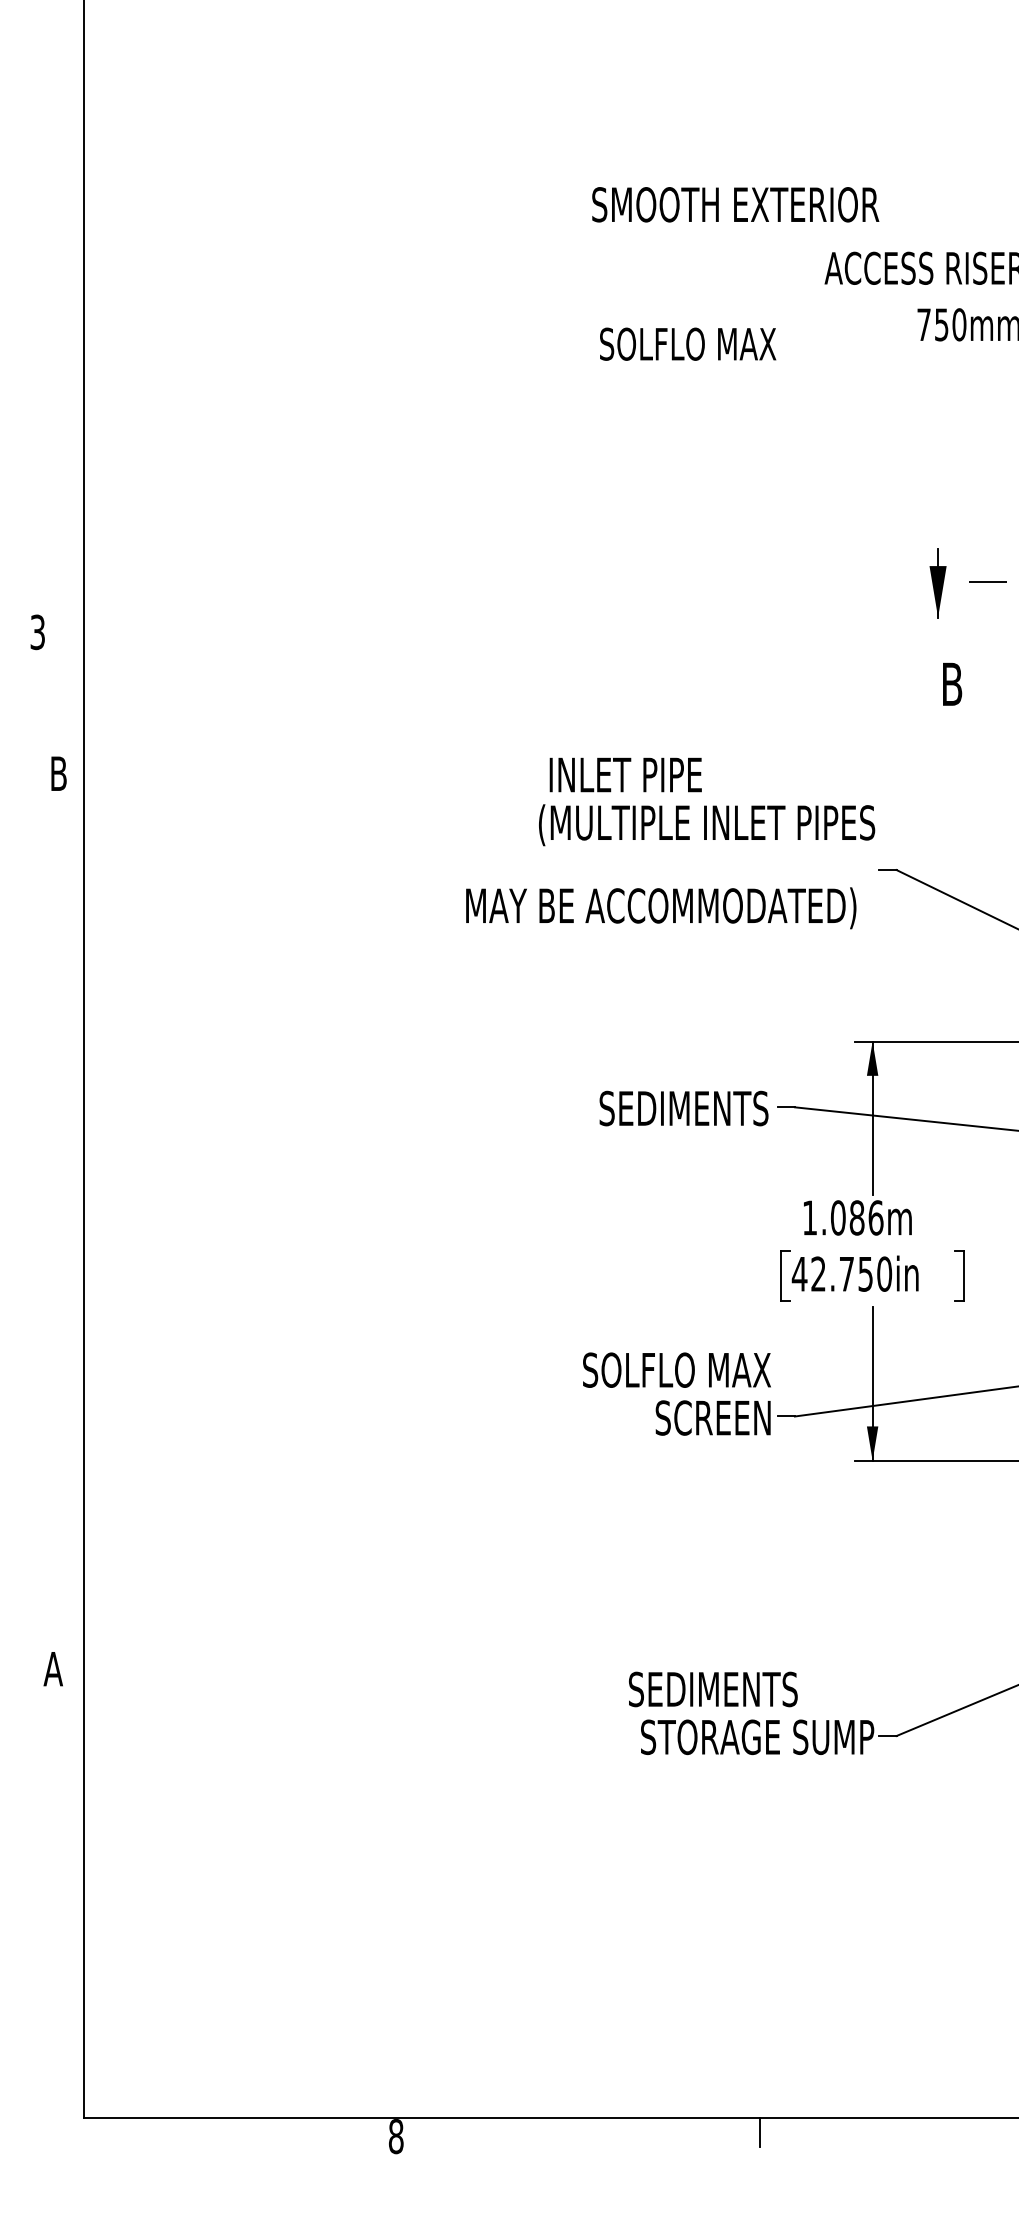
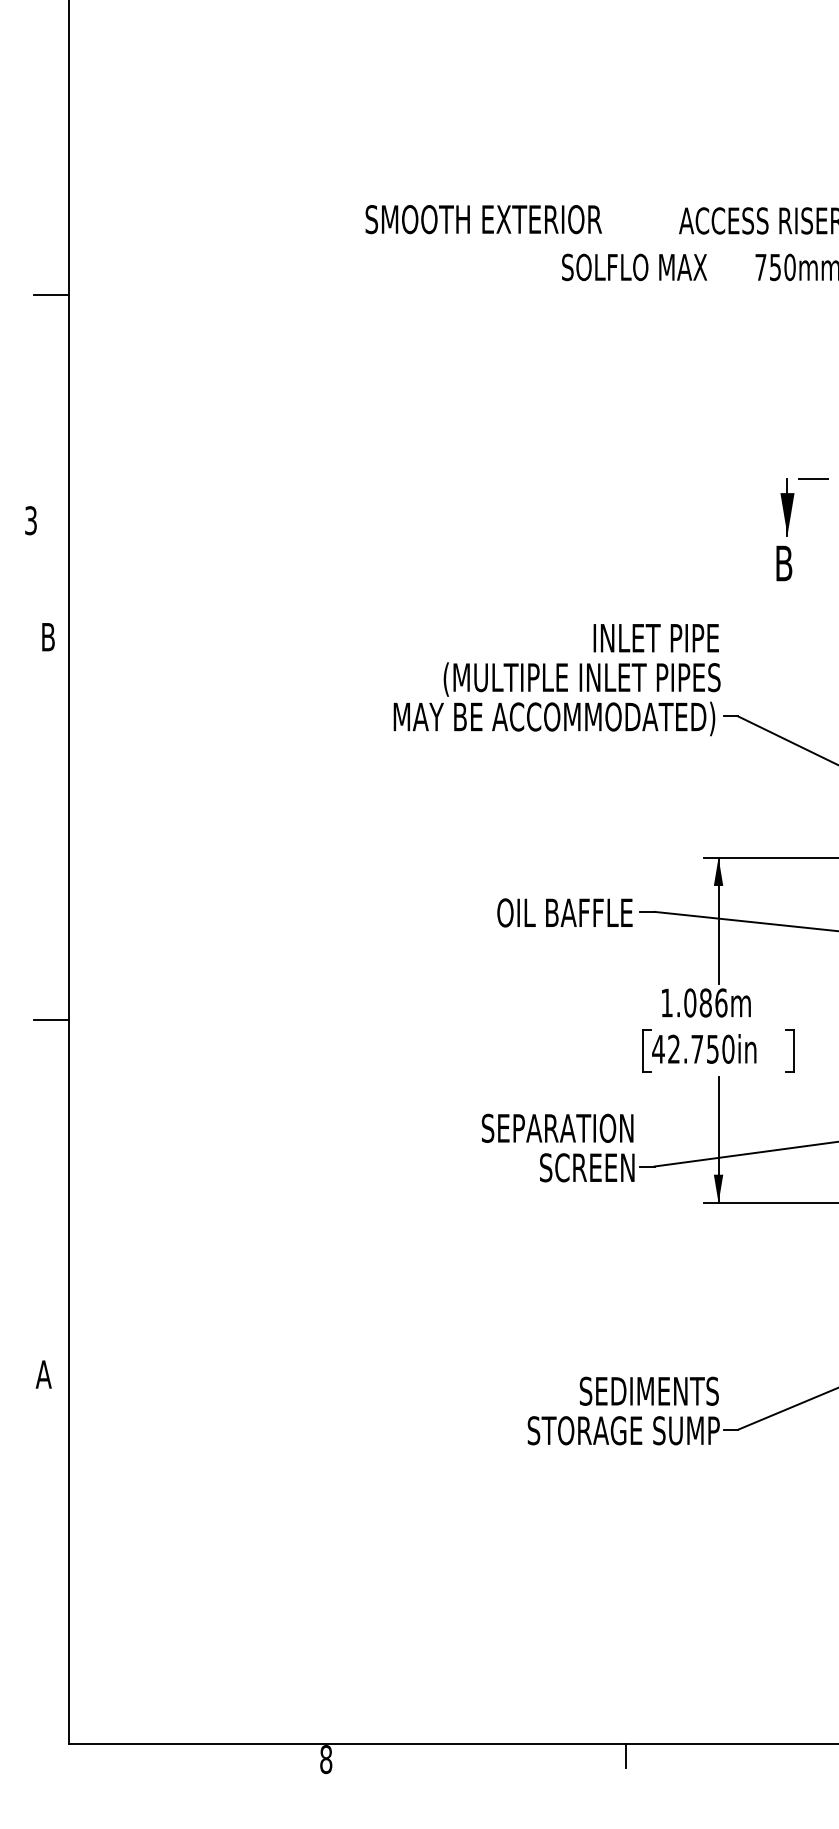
text: (735, 204) -> (483, 219), moved
text: (687, 344) -> (634, 267), moved
line: (62, 358) -> (51, 295), added
part: (938, 583) -> (787, 507), moved
text: (624, 775) -> (655, 638), moved
text: (661, 907) -> (554, 718), moved
text: (683, 1108) -> (562, 912), SEDIMENTS -> OIL BAFFLE
line: (62, 1237) -> (51, 1019), added
text: (677, 1369) -> (557, 1127), SOLFLO MAX -> SEPARATION
text: (712, 1688) -> (648, 1390), moved

